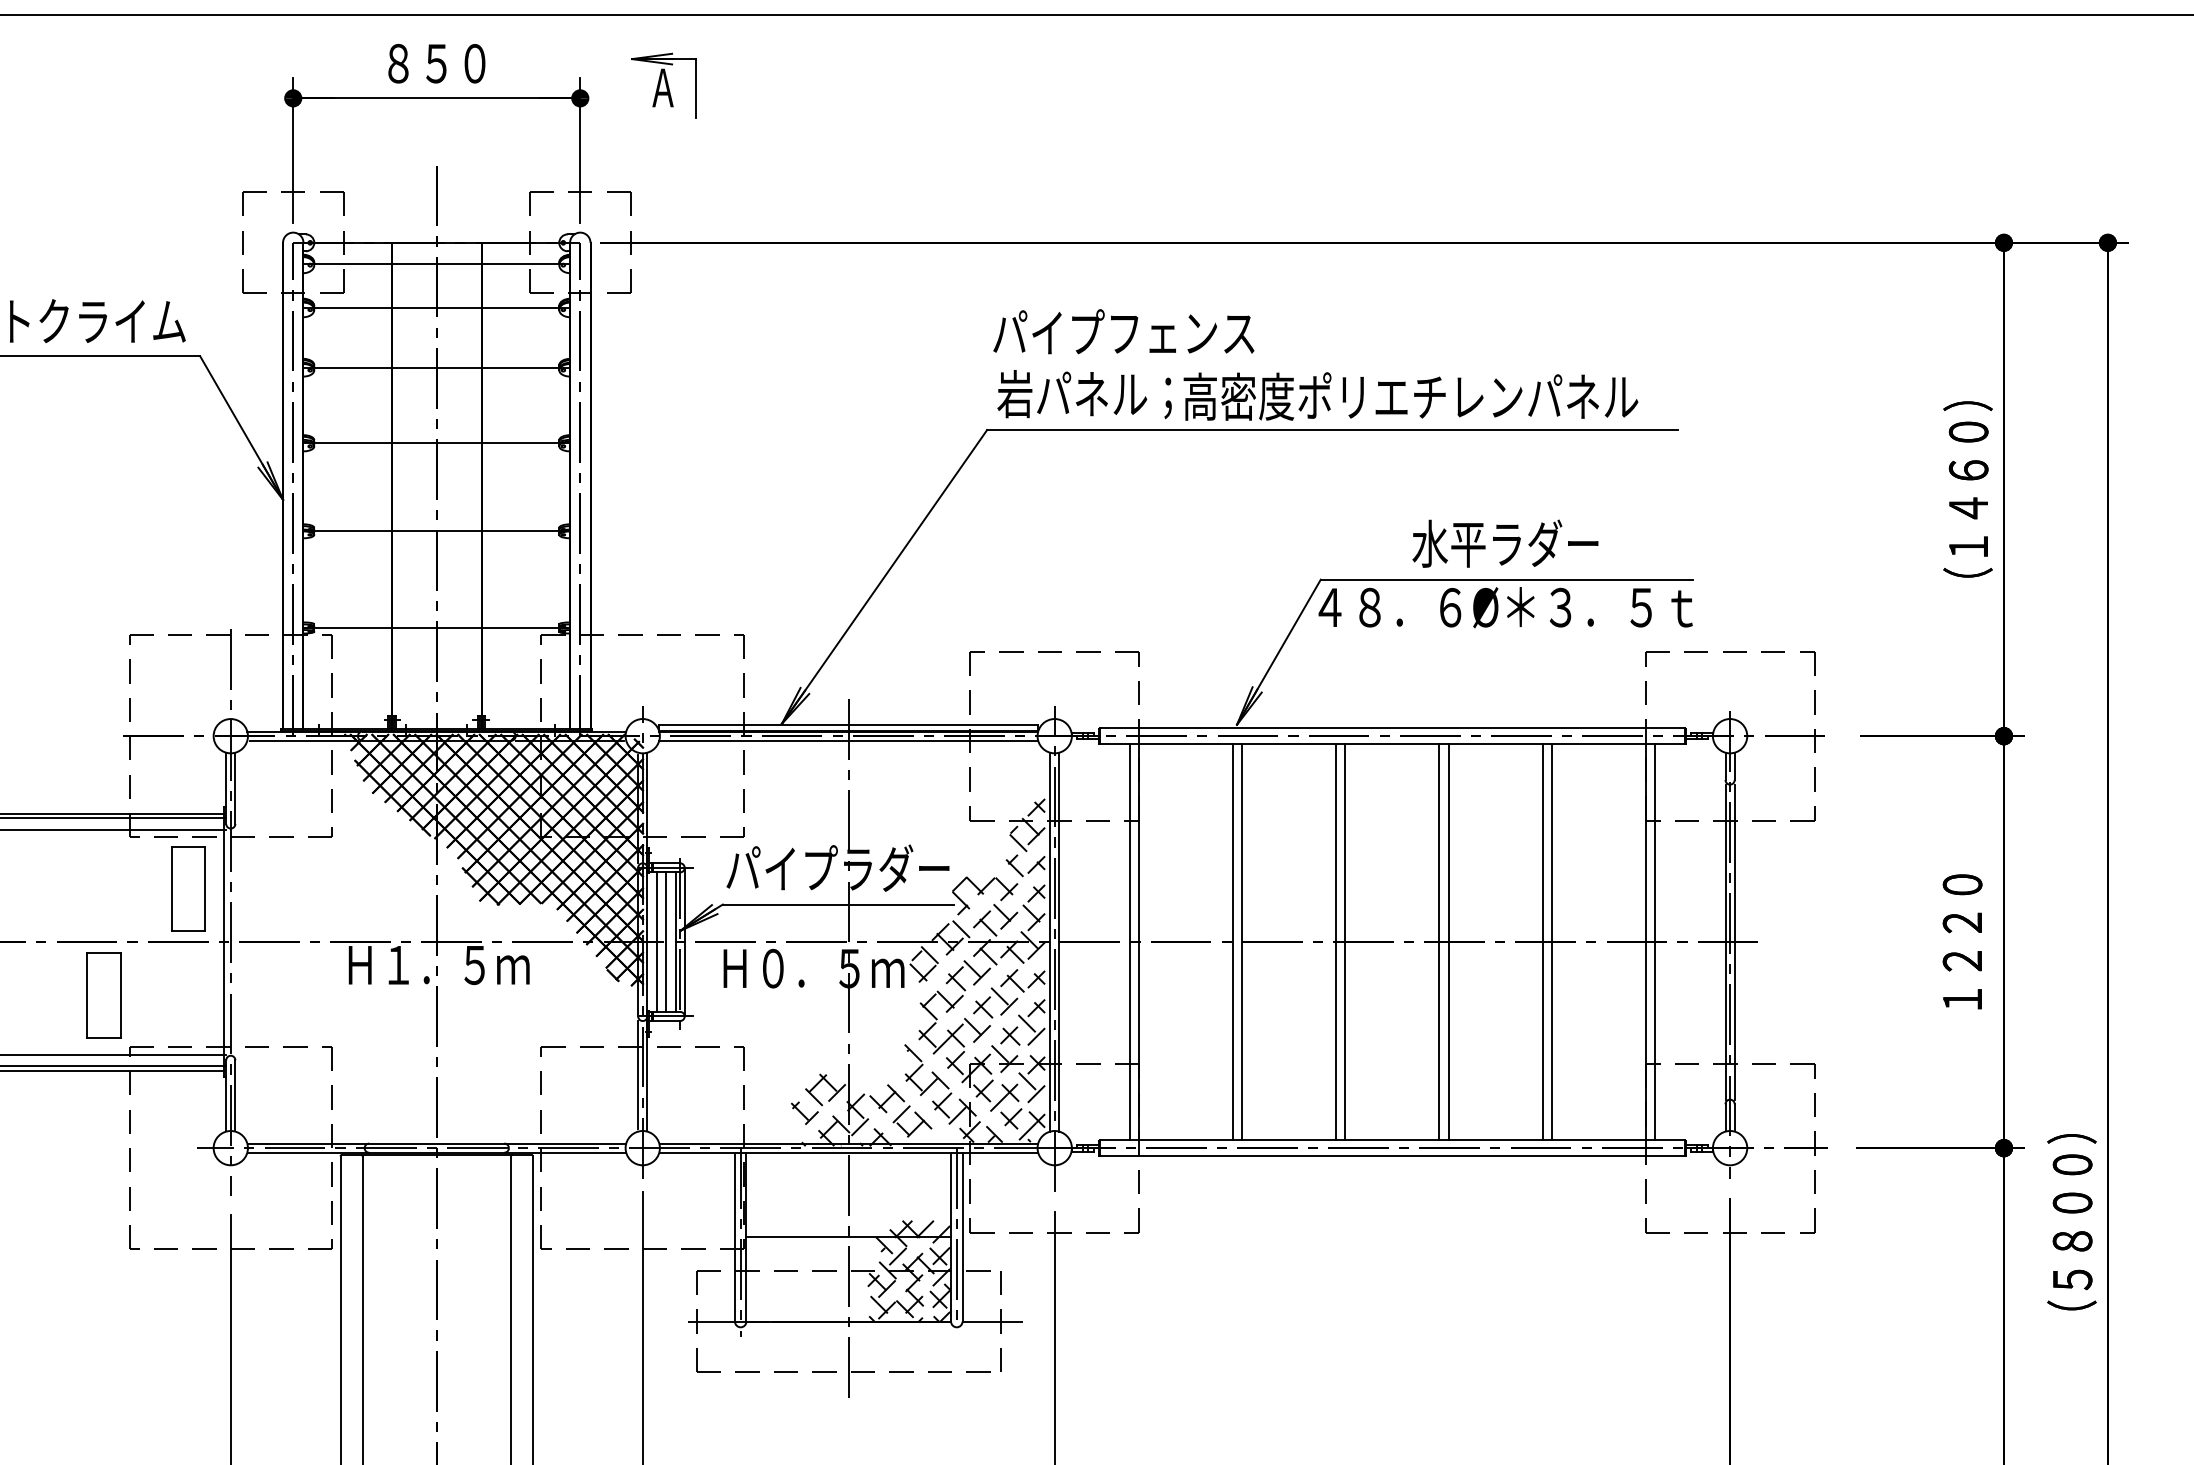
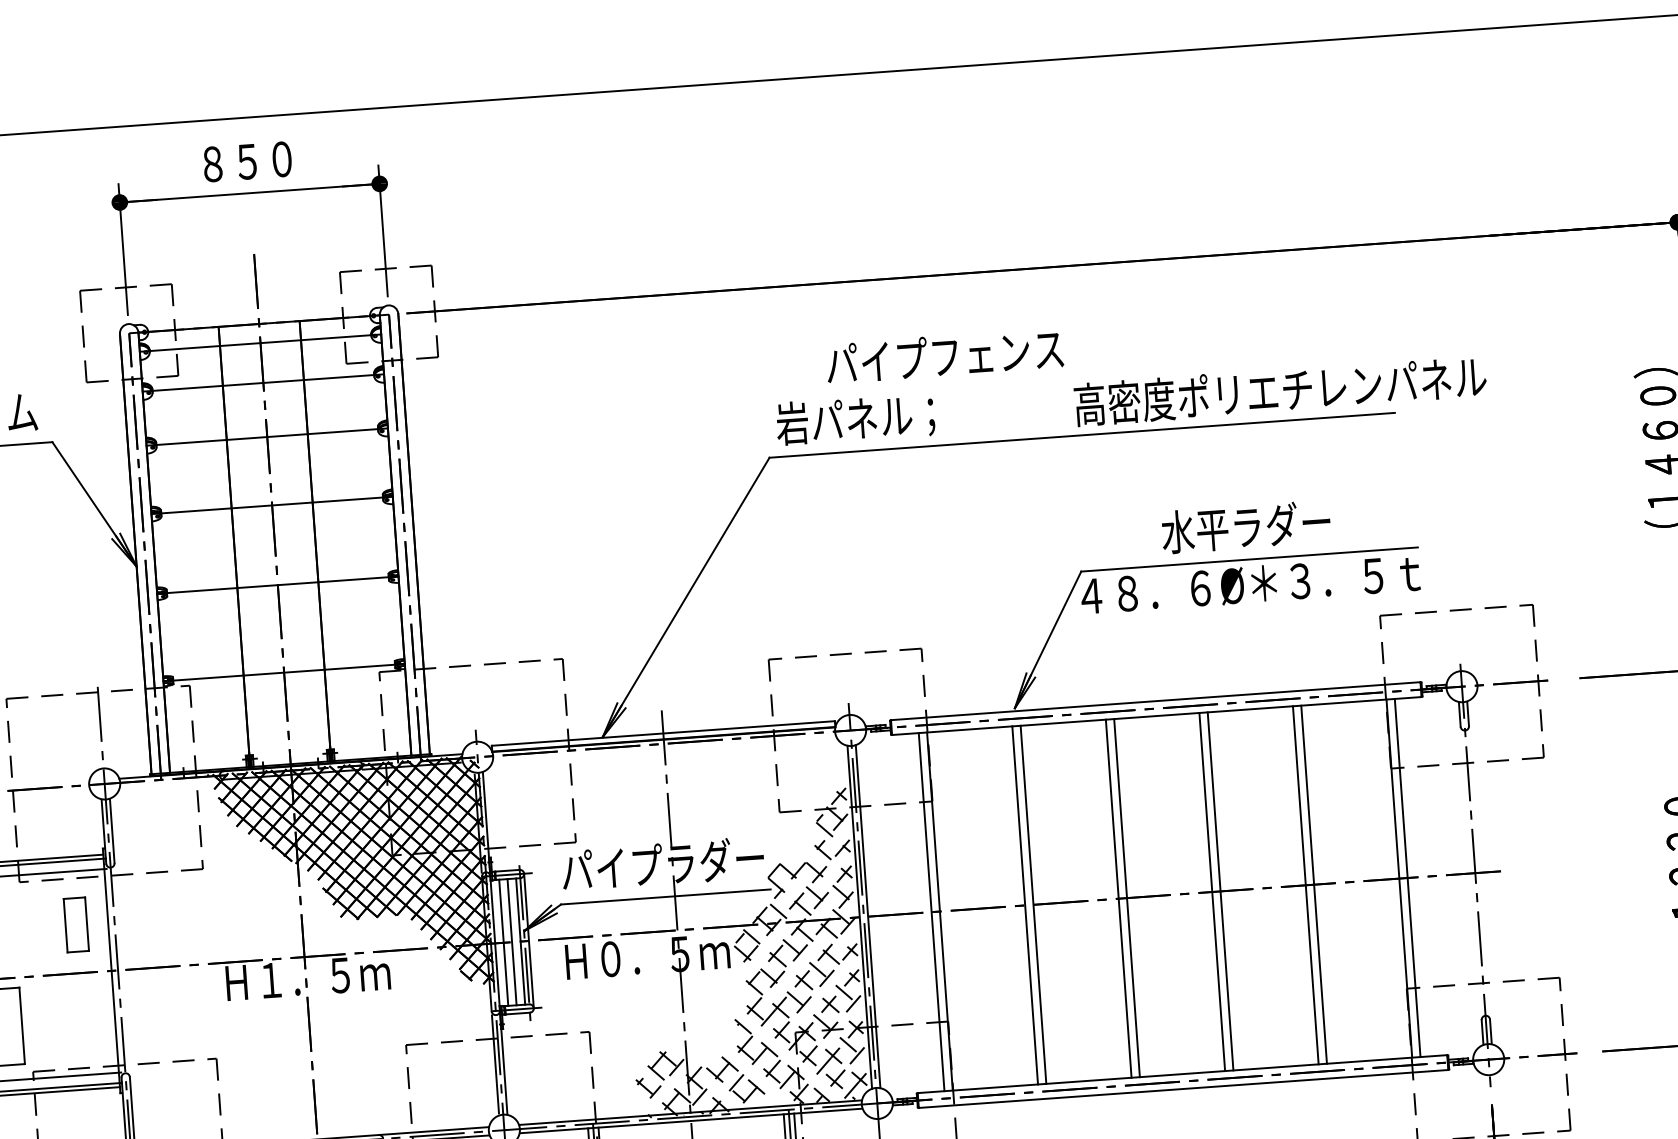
part: (663, 85) -> (454, 166), removed
text: (1123, 331) -> (944, 355), moved
text: (1410, 396) -> (1280, 390), moved
line: (303, 740) -> (170, 783), removed
line: (848, 740) -> (664, 747), removed
part: (188, 888) -> (76, 924), size x0.7
line: (1725, 941) -> (1471, 872), removed
line: (1734, 941) -> (1479, 872), removed

